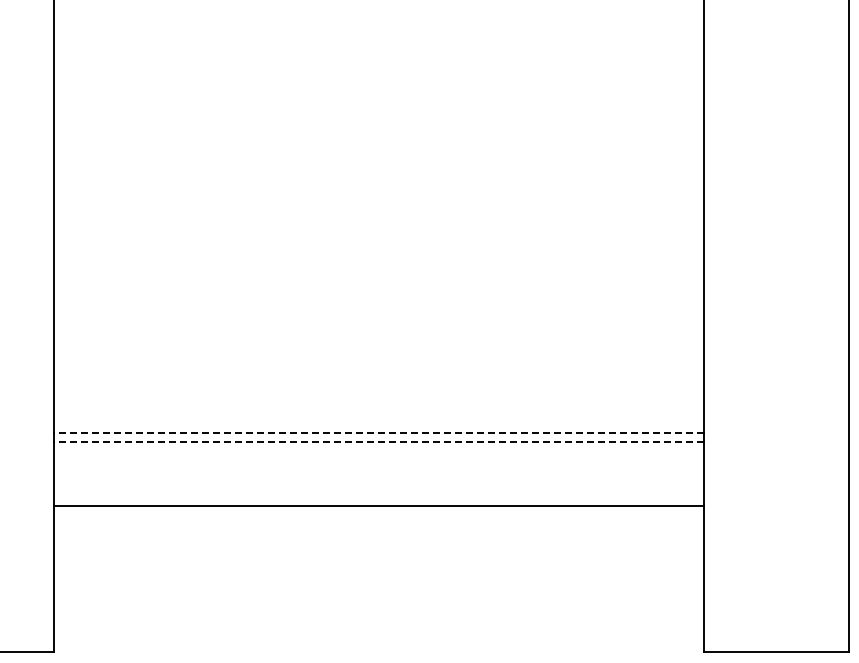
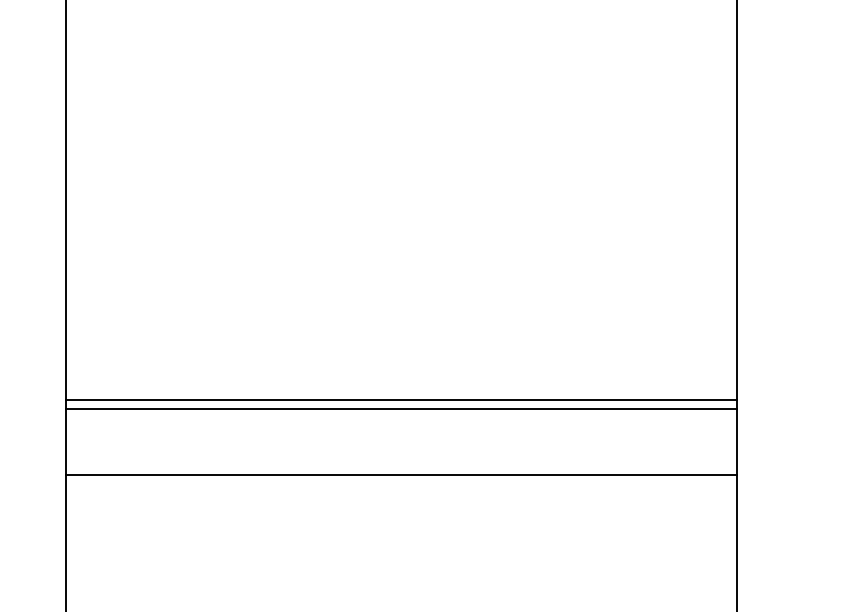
line: (379, 433) -> (401, 400), dashed -> solid
line: (379, 442) -> (401, 409), dashed -> solid

